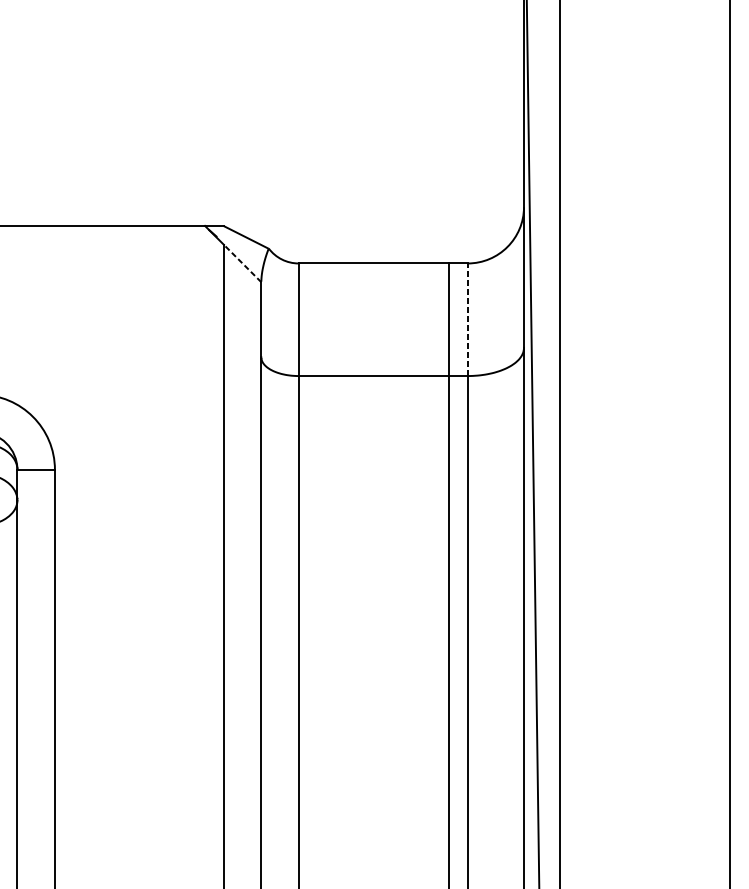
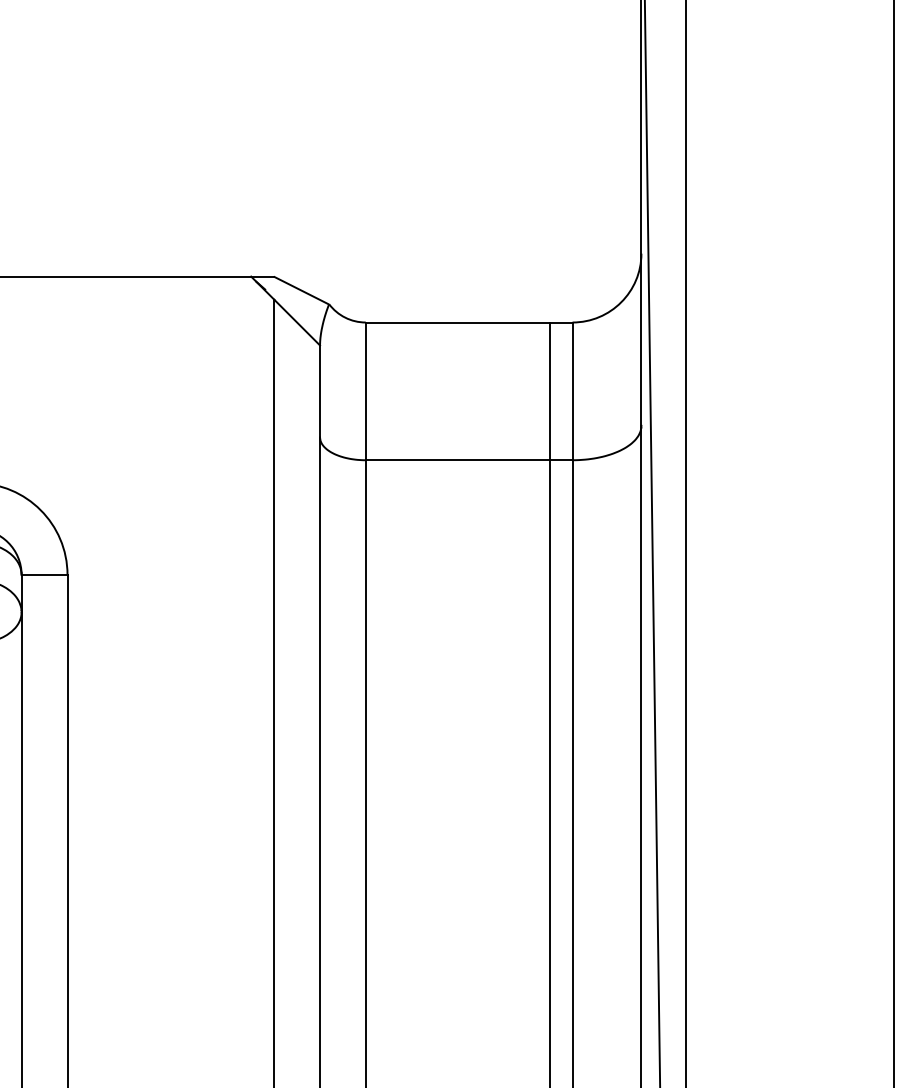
line: (242, 263) -> (296, 322), dashed -> solid
line: (467, 319) -> (572, 391), dashed -> solid

